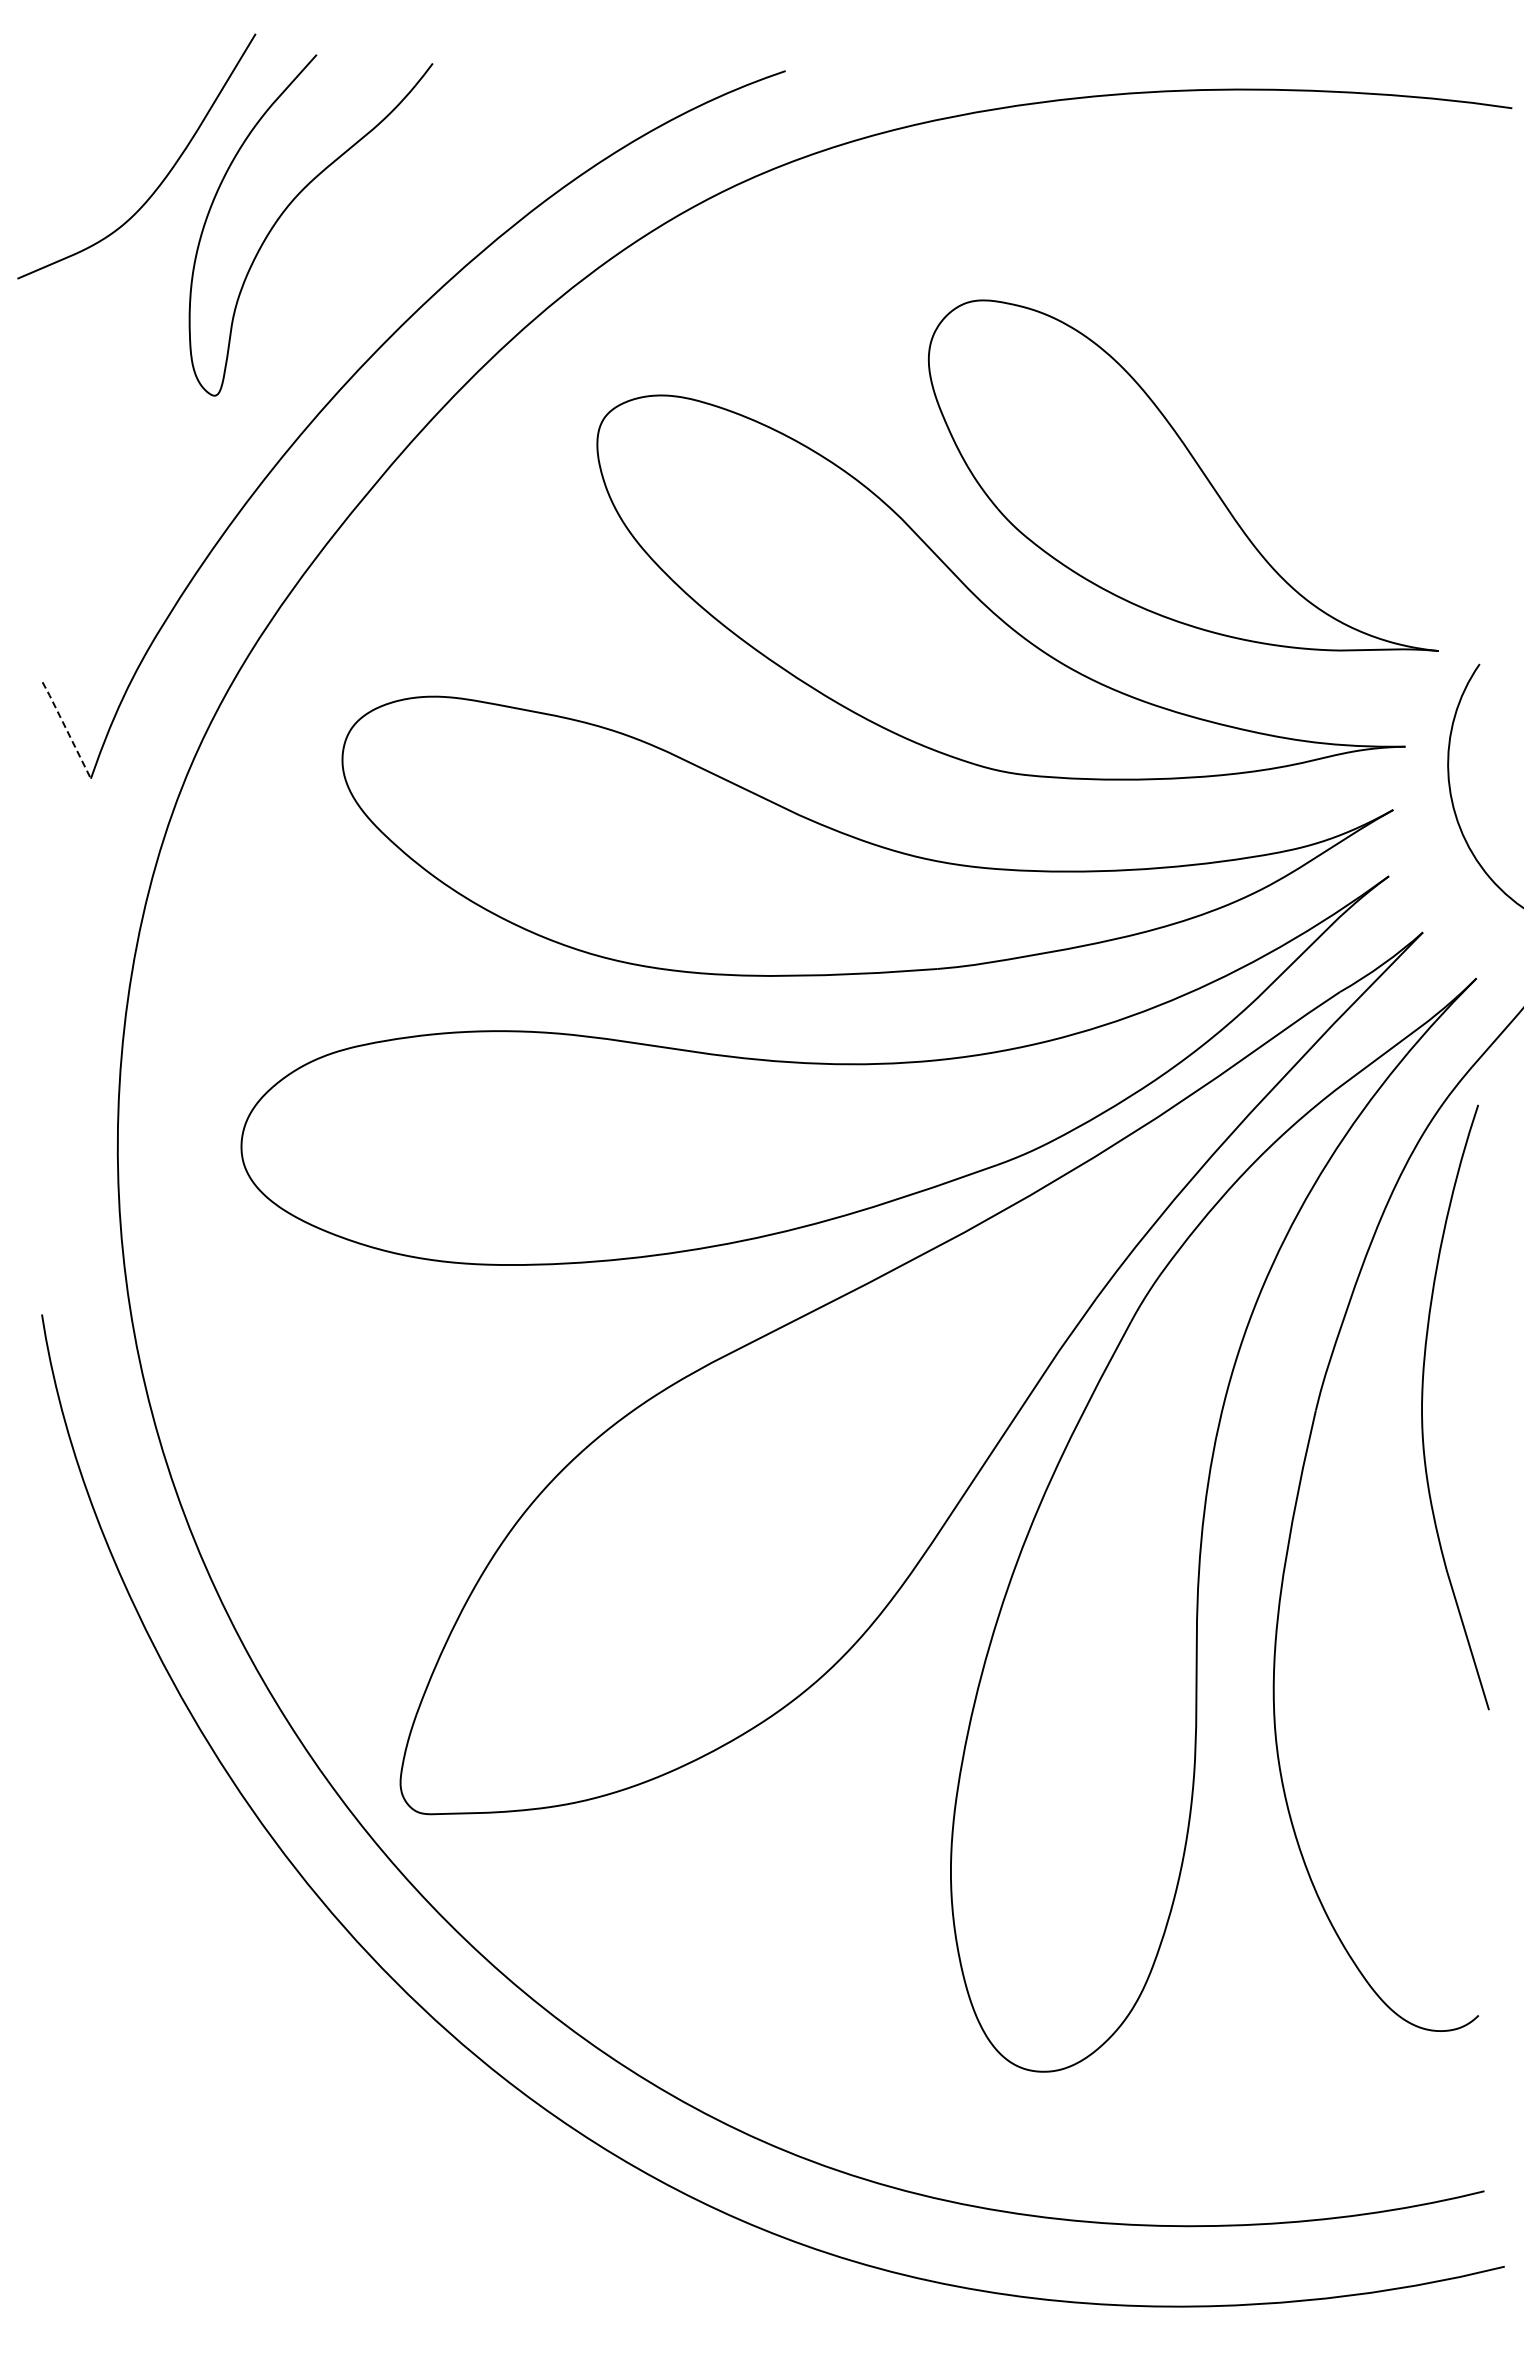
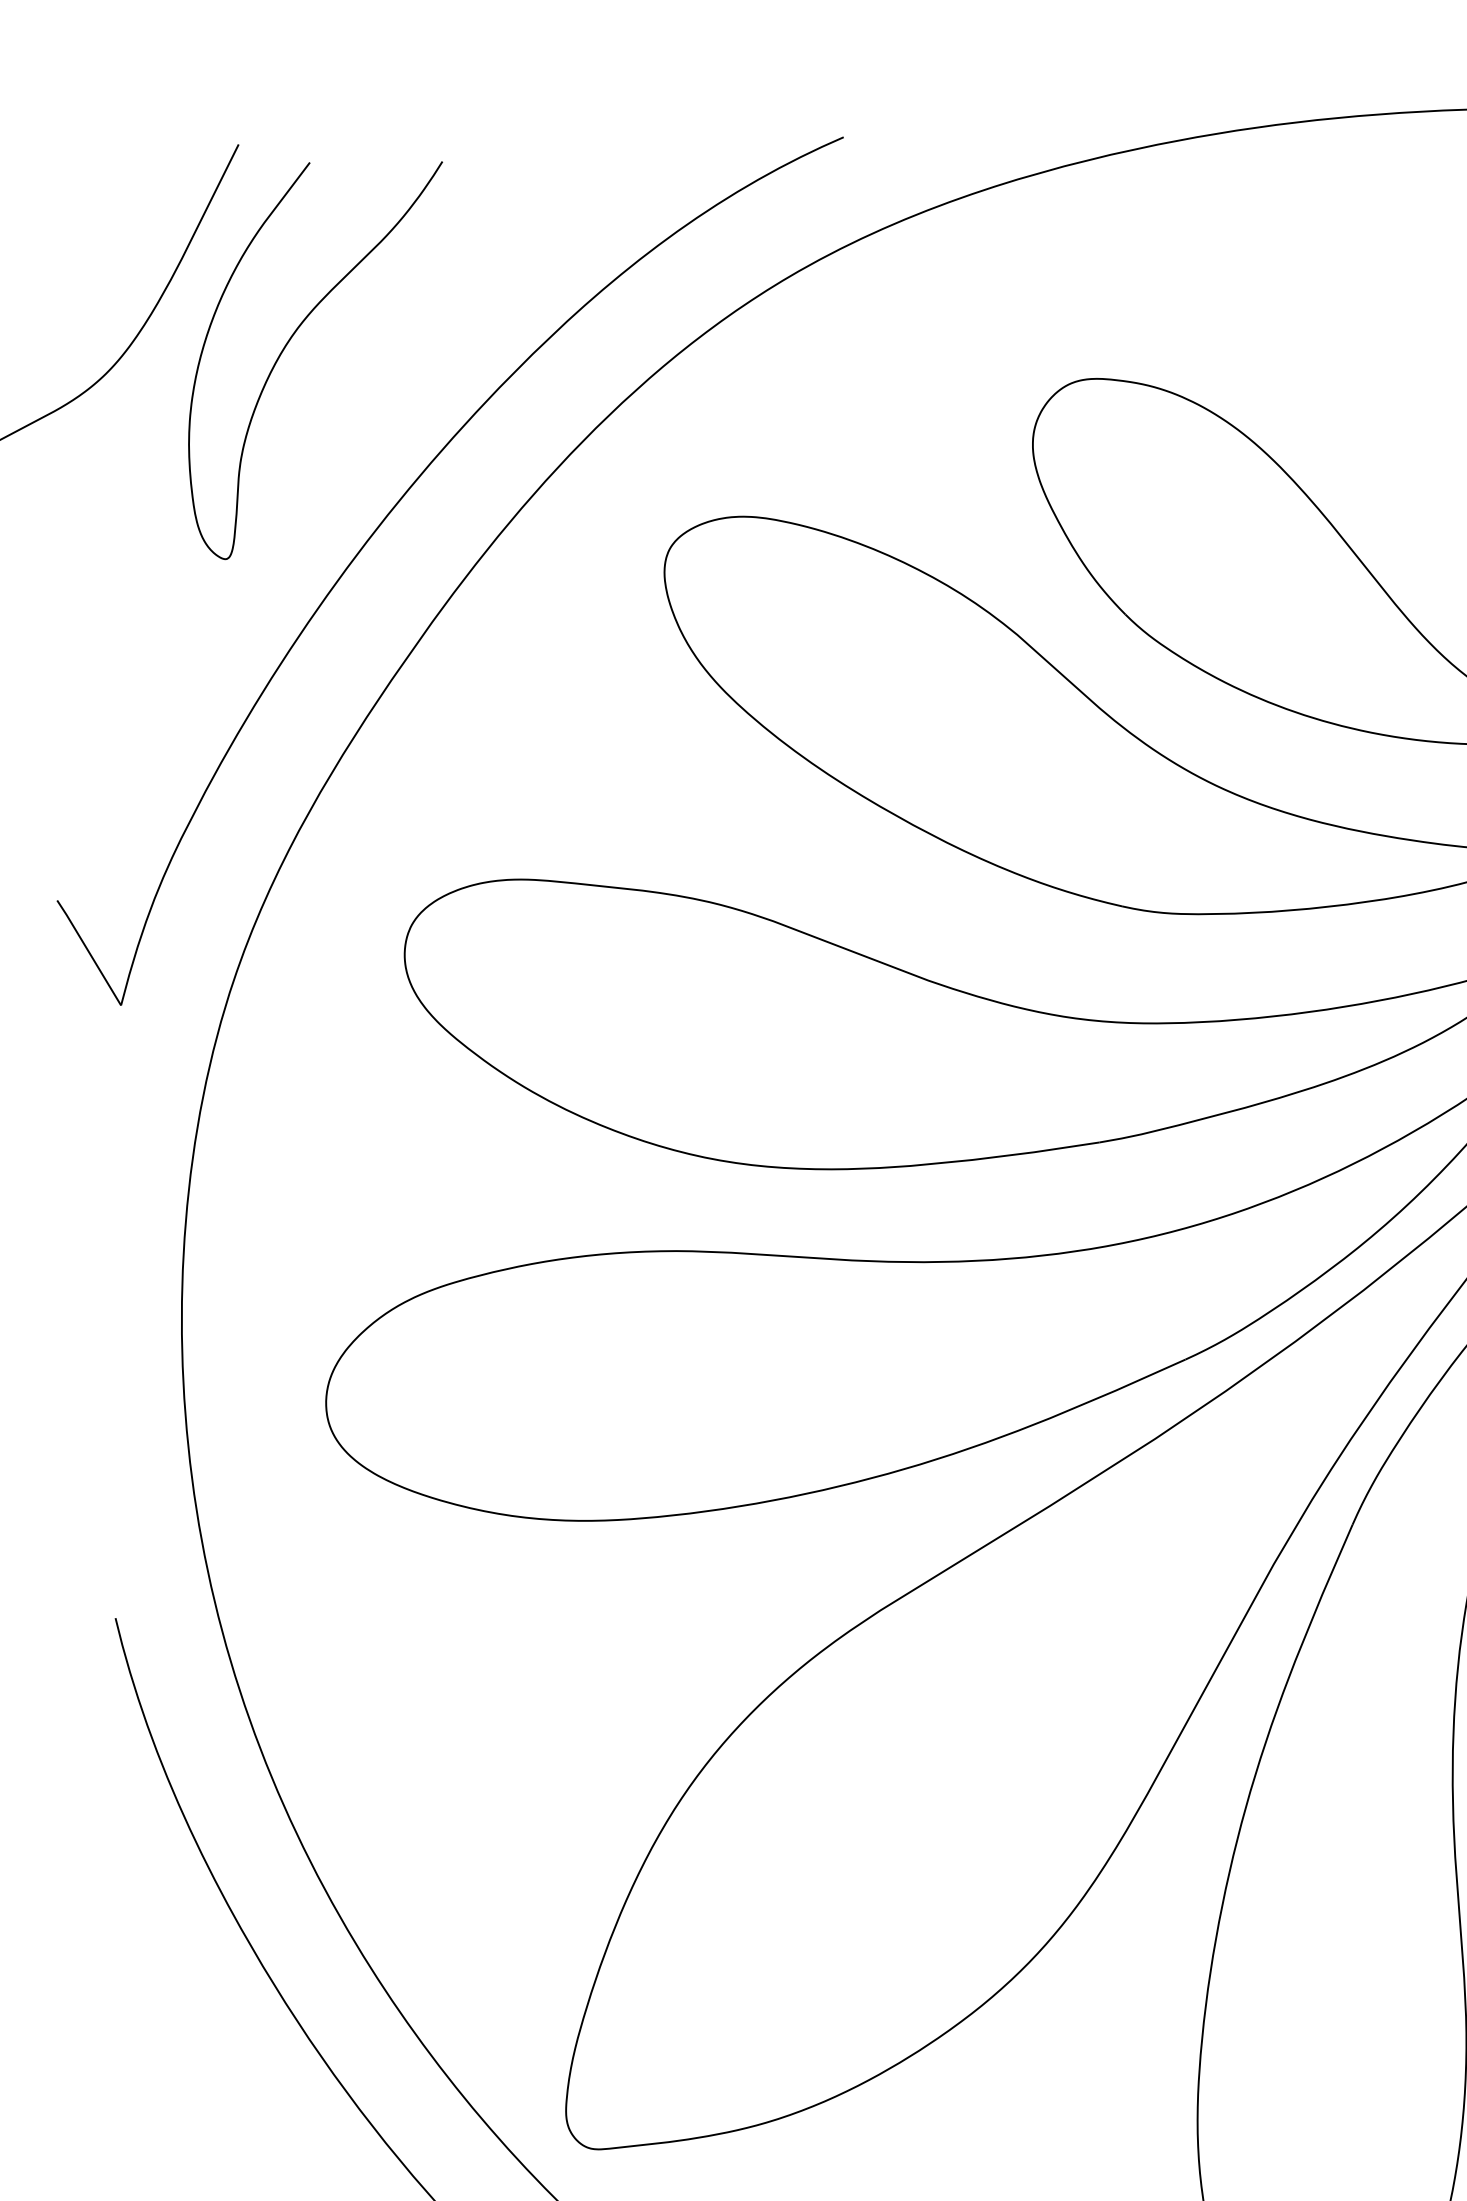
line: (66, 729) -> (88, 951), dashed -> solid

